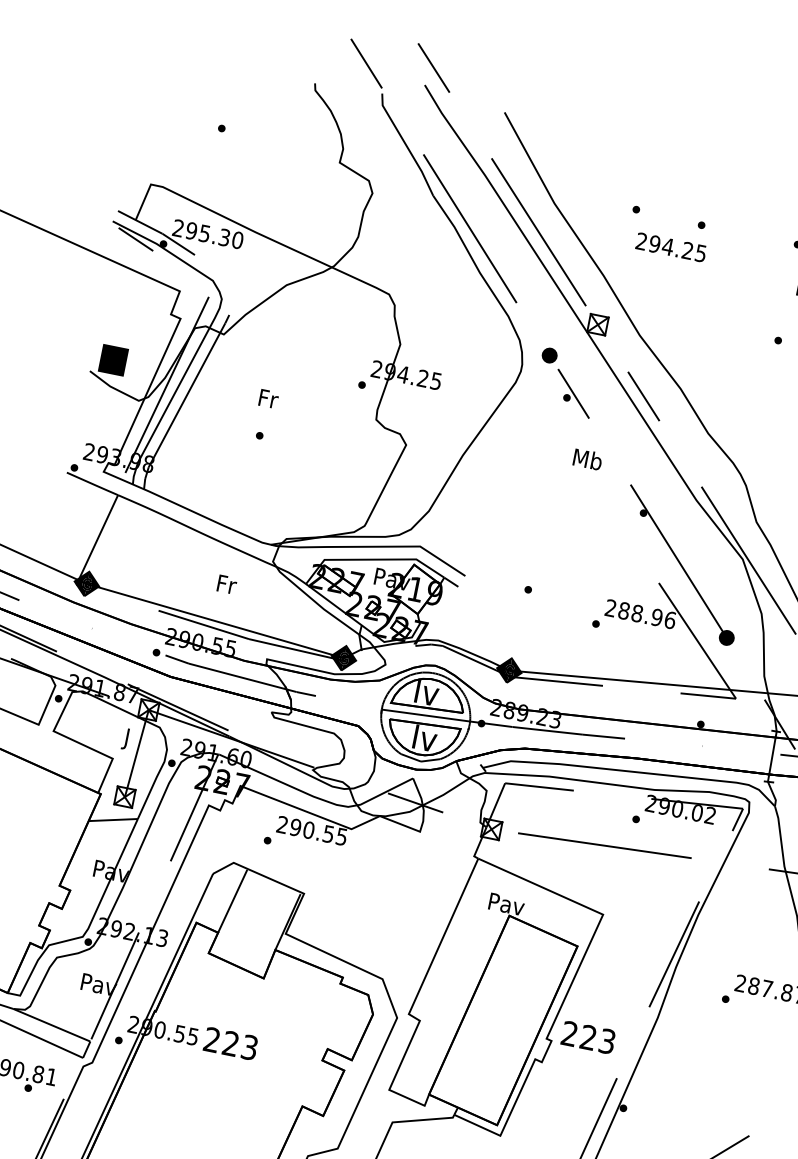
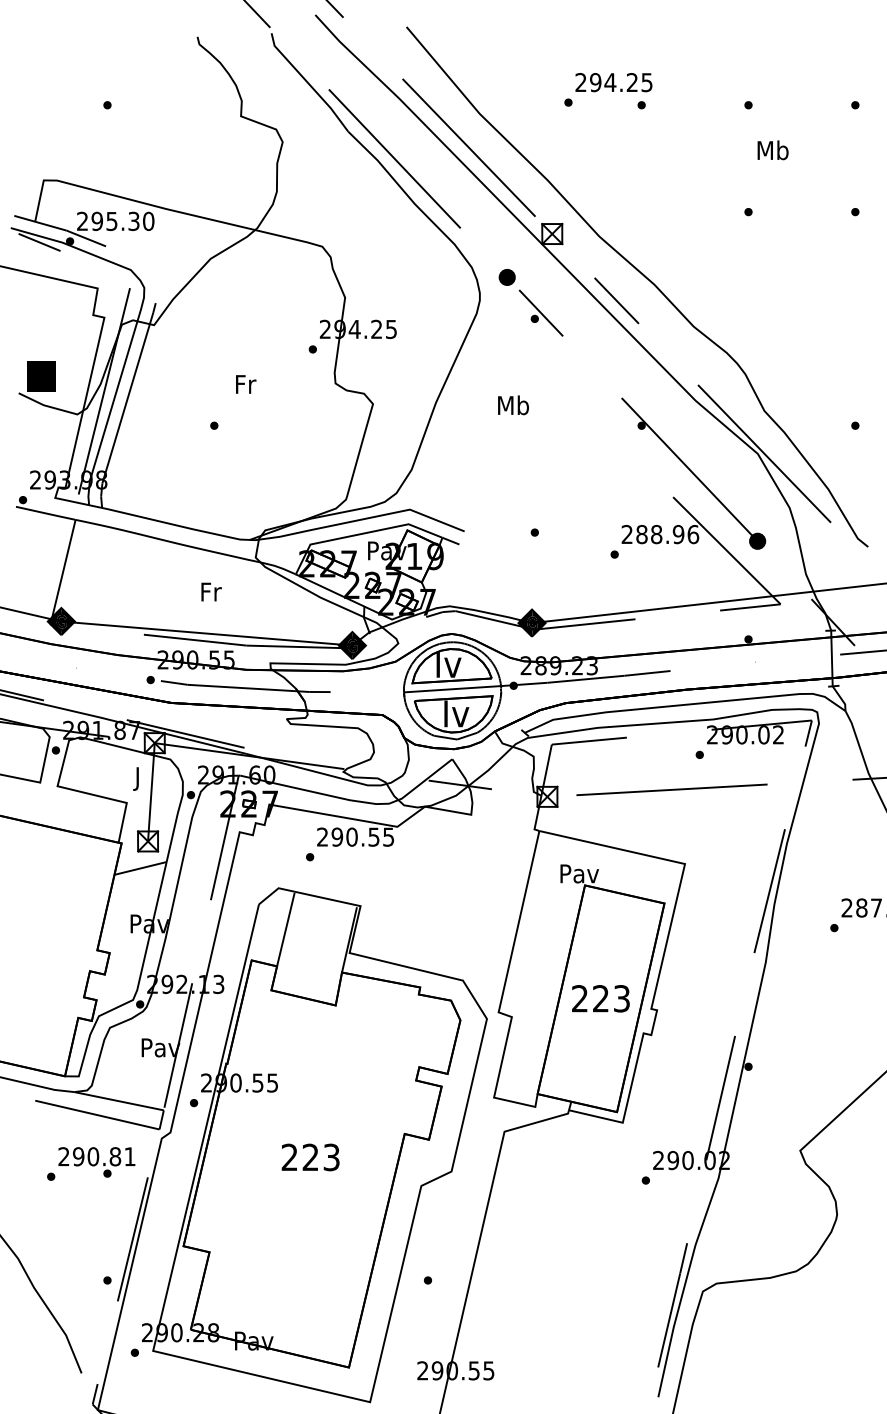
text: (670, 247) -> (613, 82), moved
text: (269, 399) -> (246, 384), moved
text: (587, 459) -> (513, 405), moved
text: (588, 1037) -> (600, 998), moved
text: (230, 1043) -> (310, 1157), moved

